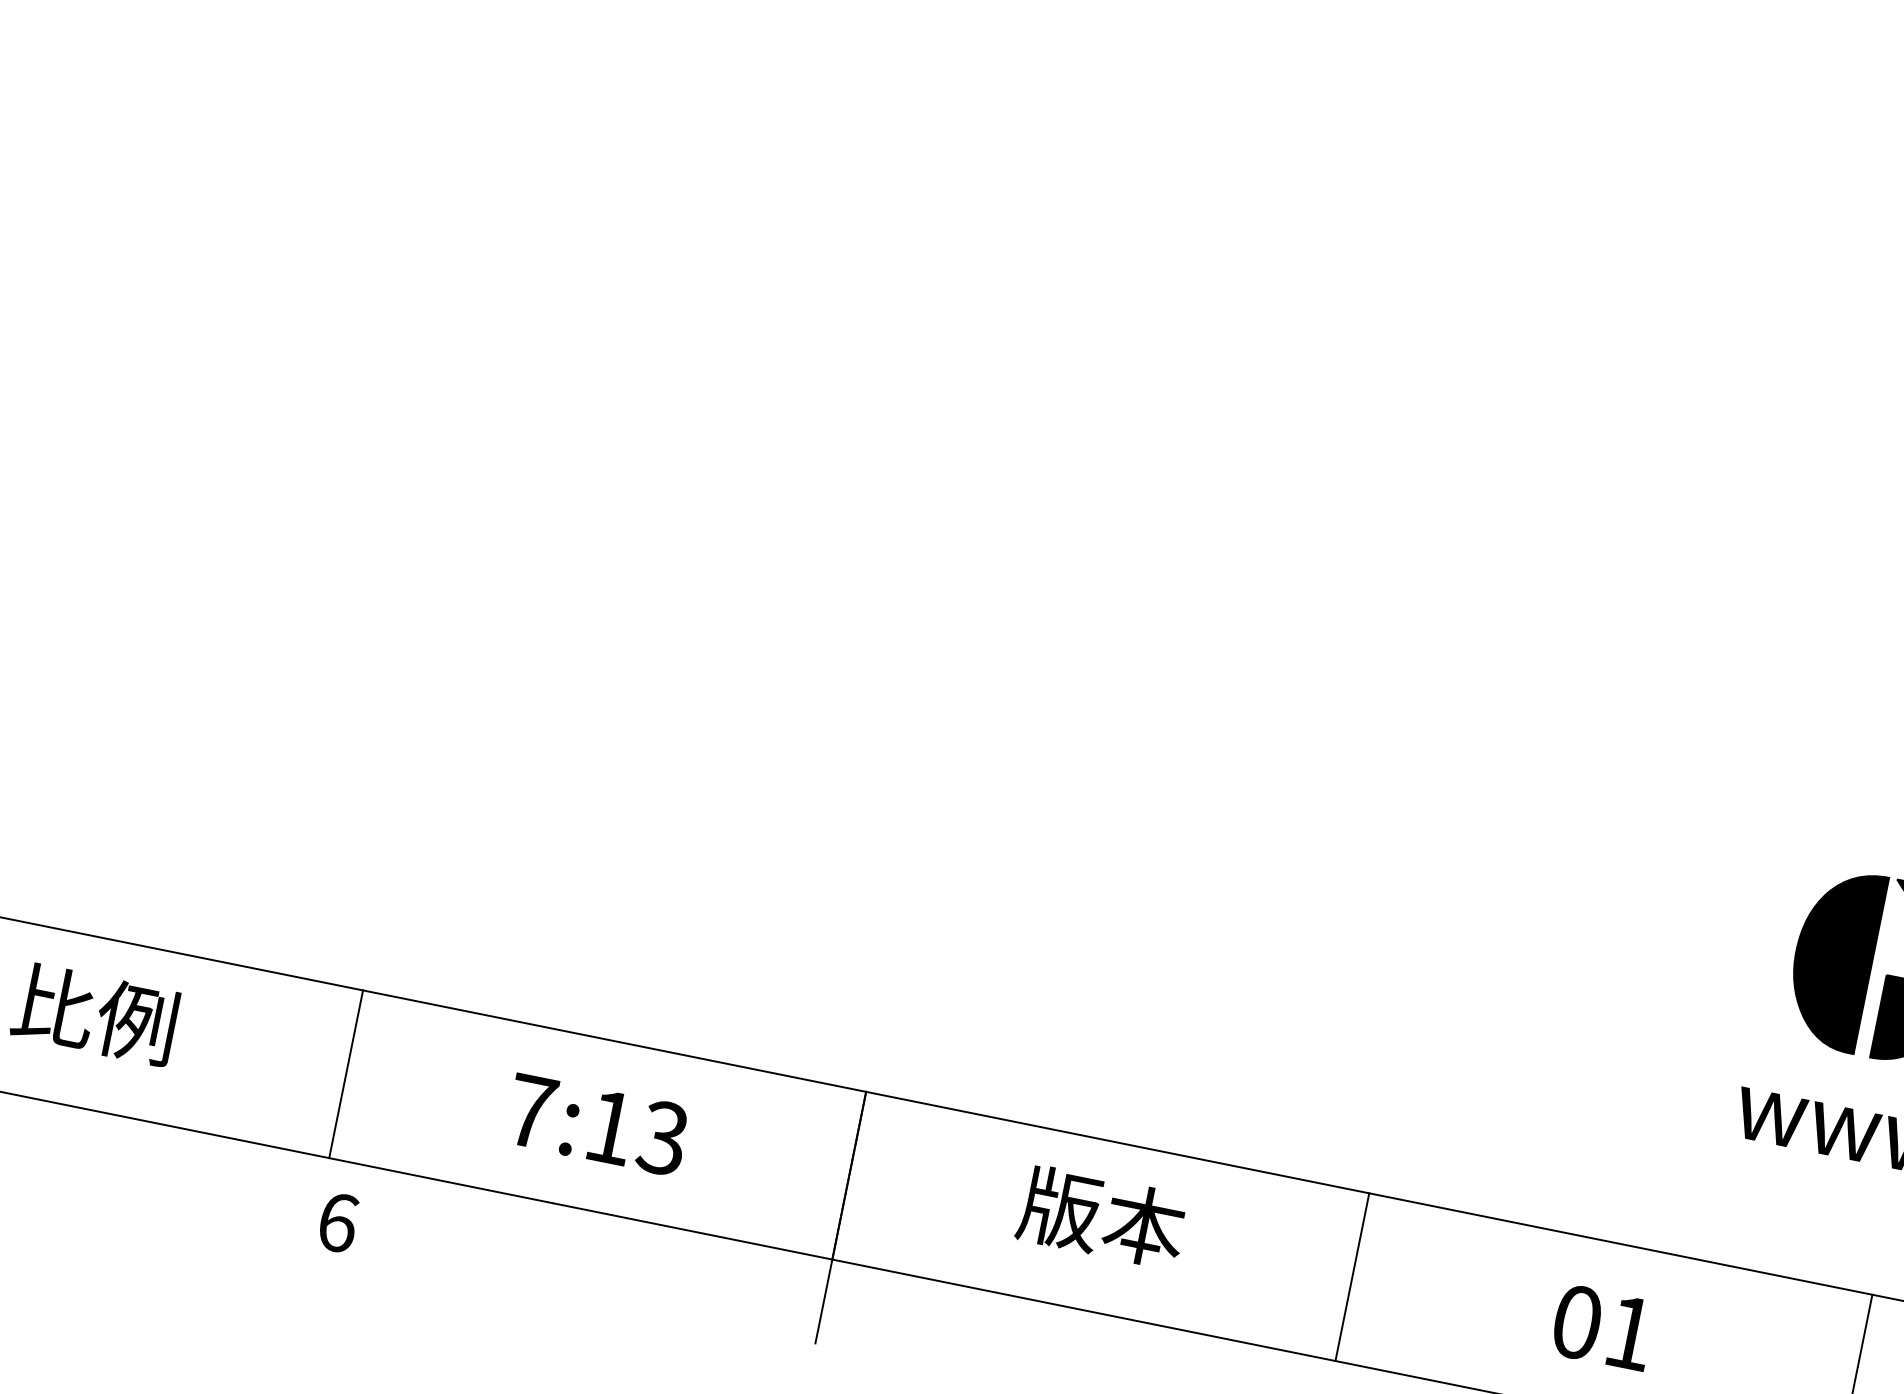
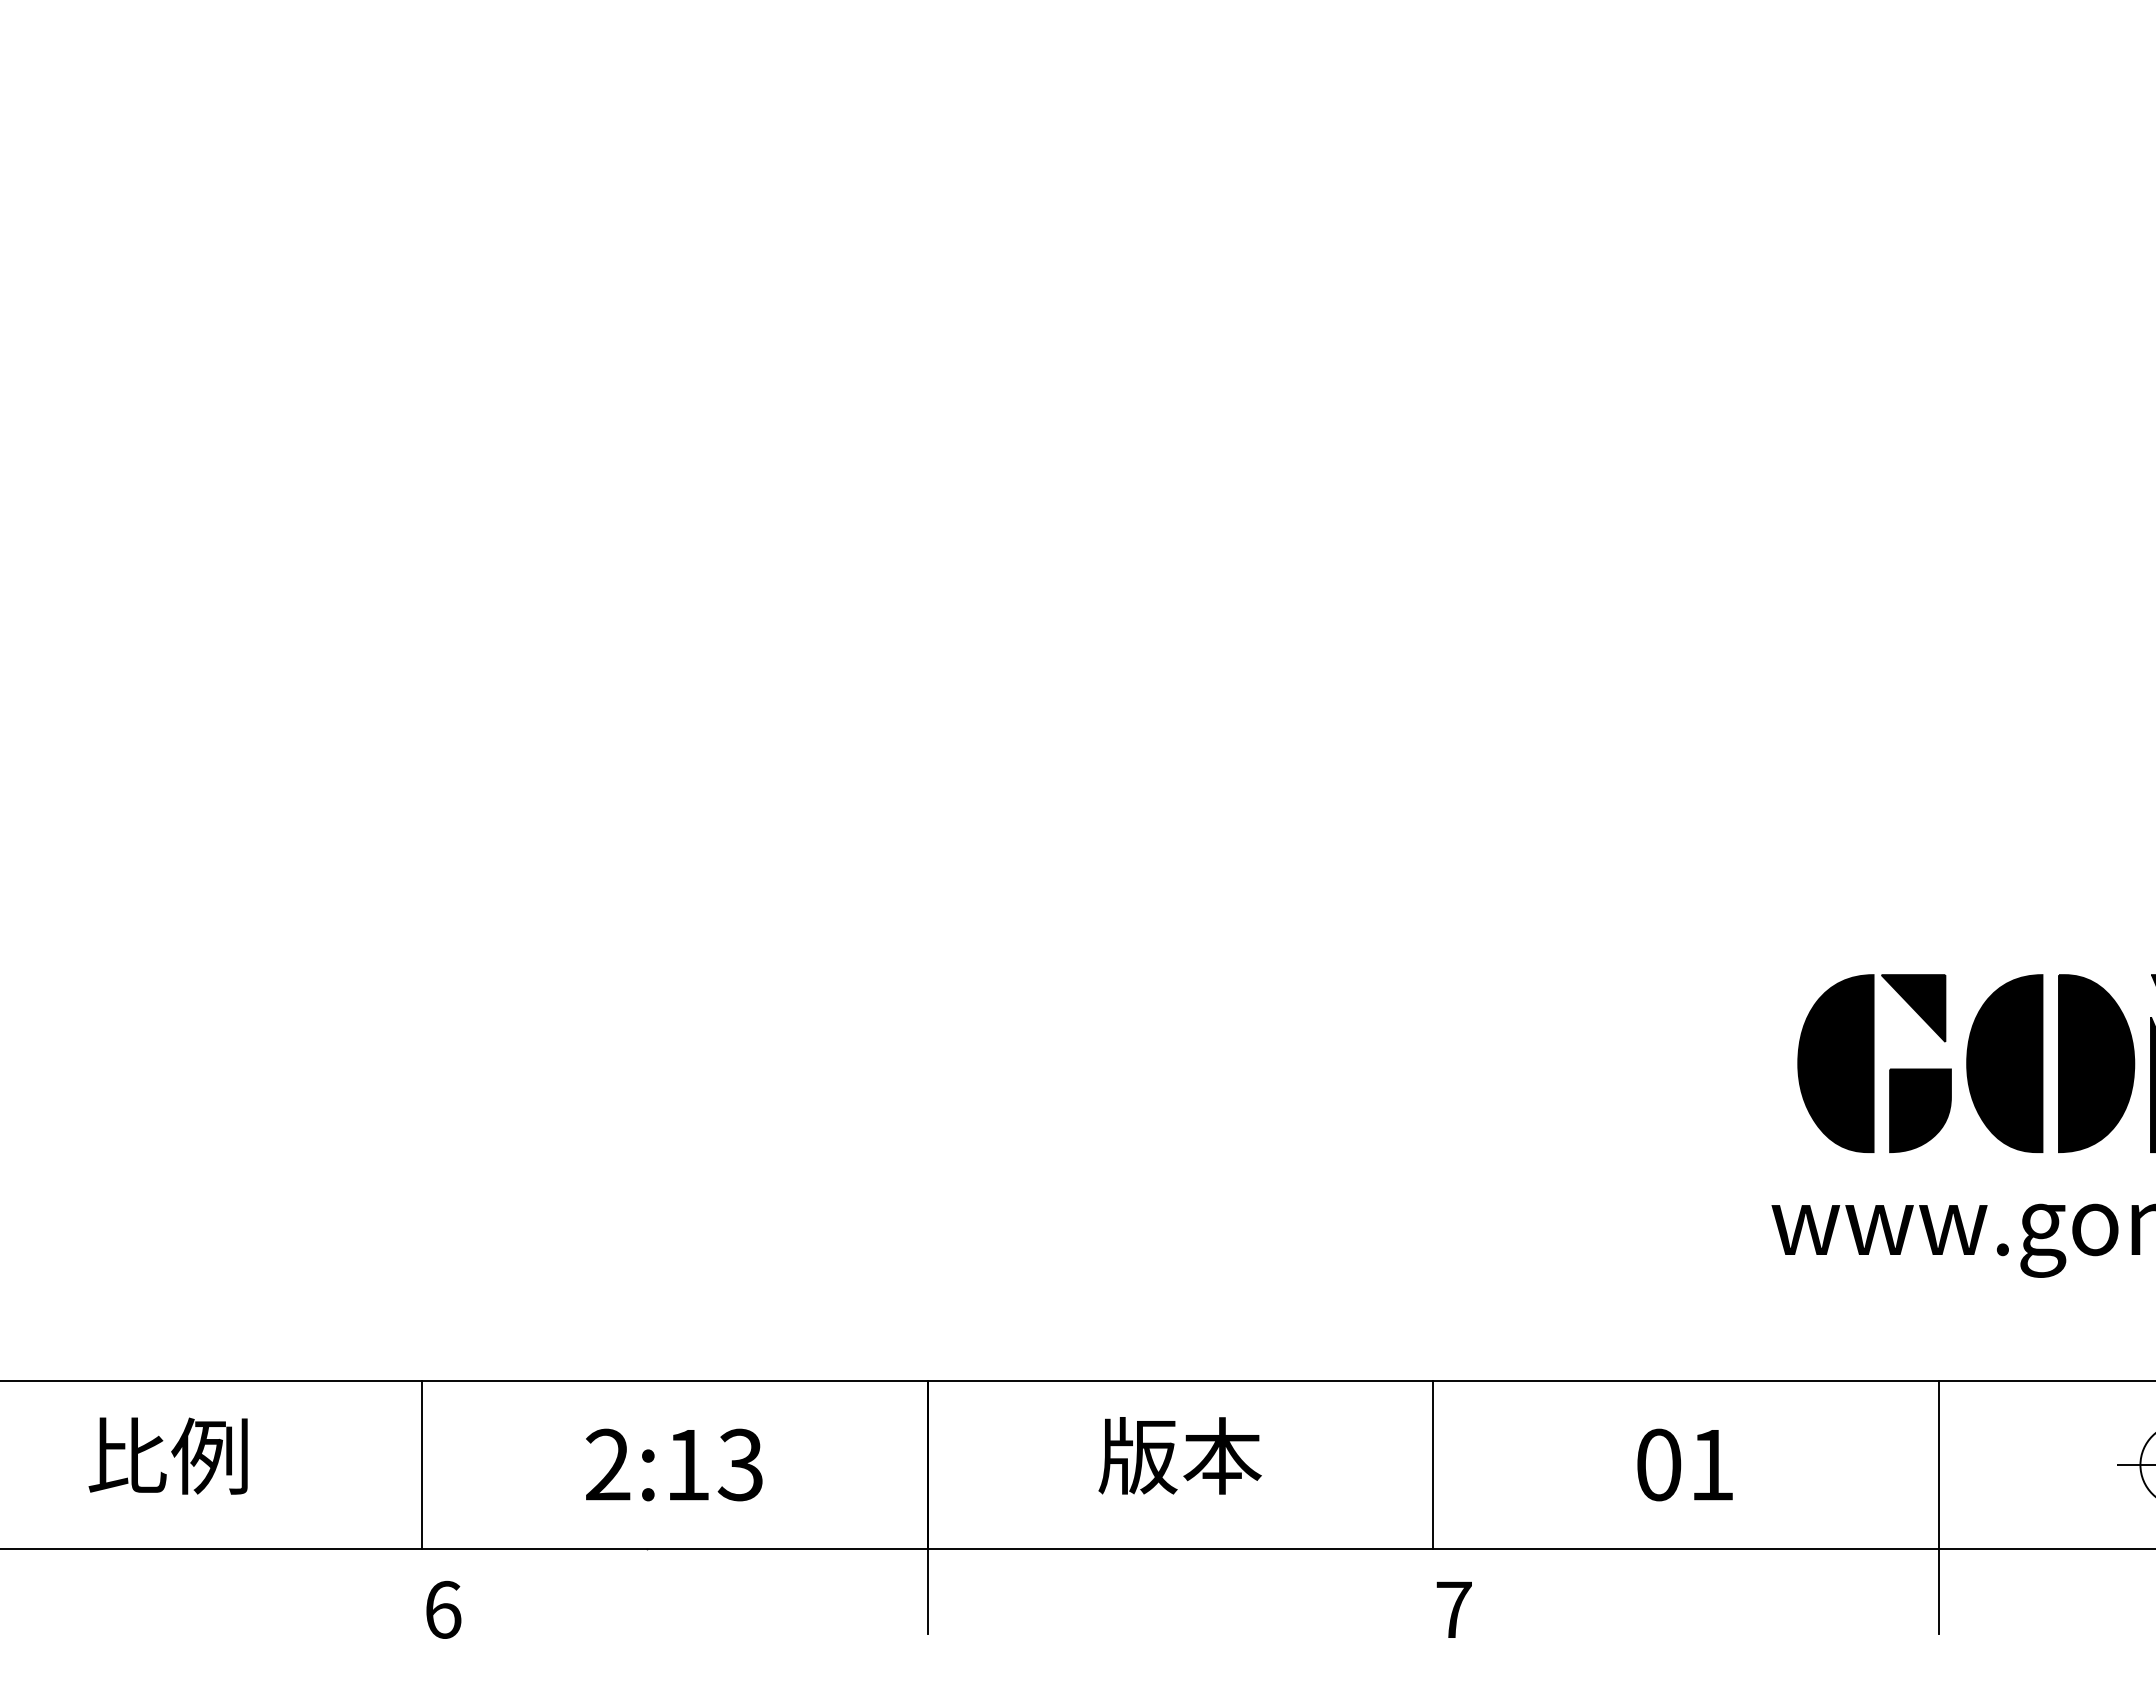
text: (531, 1111) -> (608, 1464), 7:13 -> 2:13

